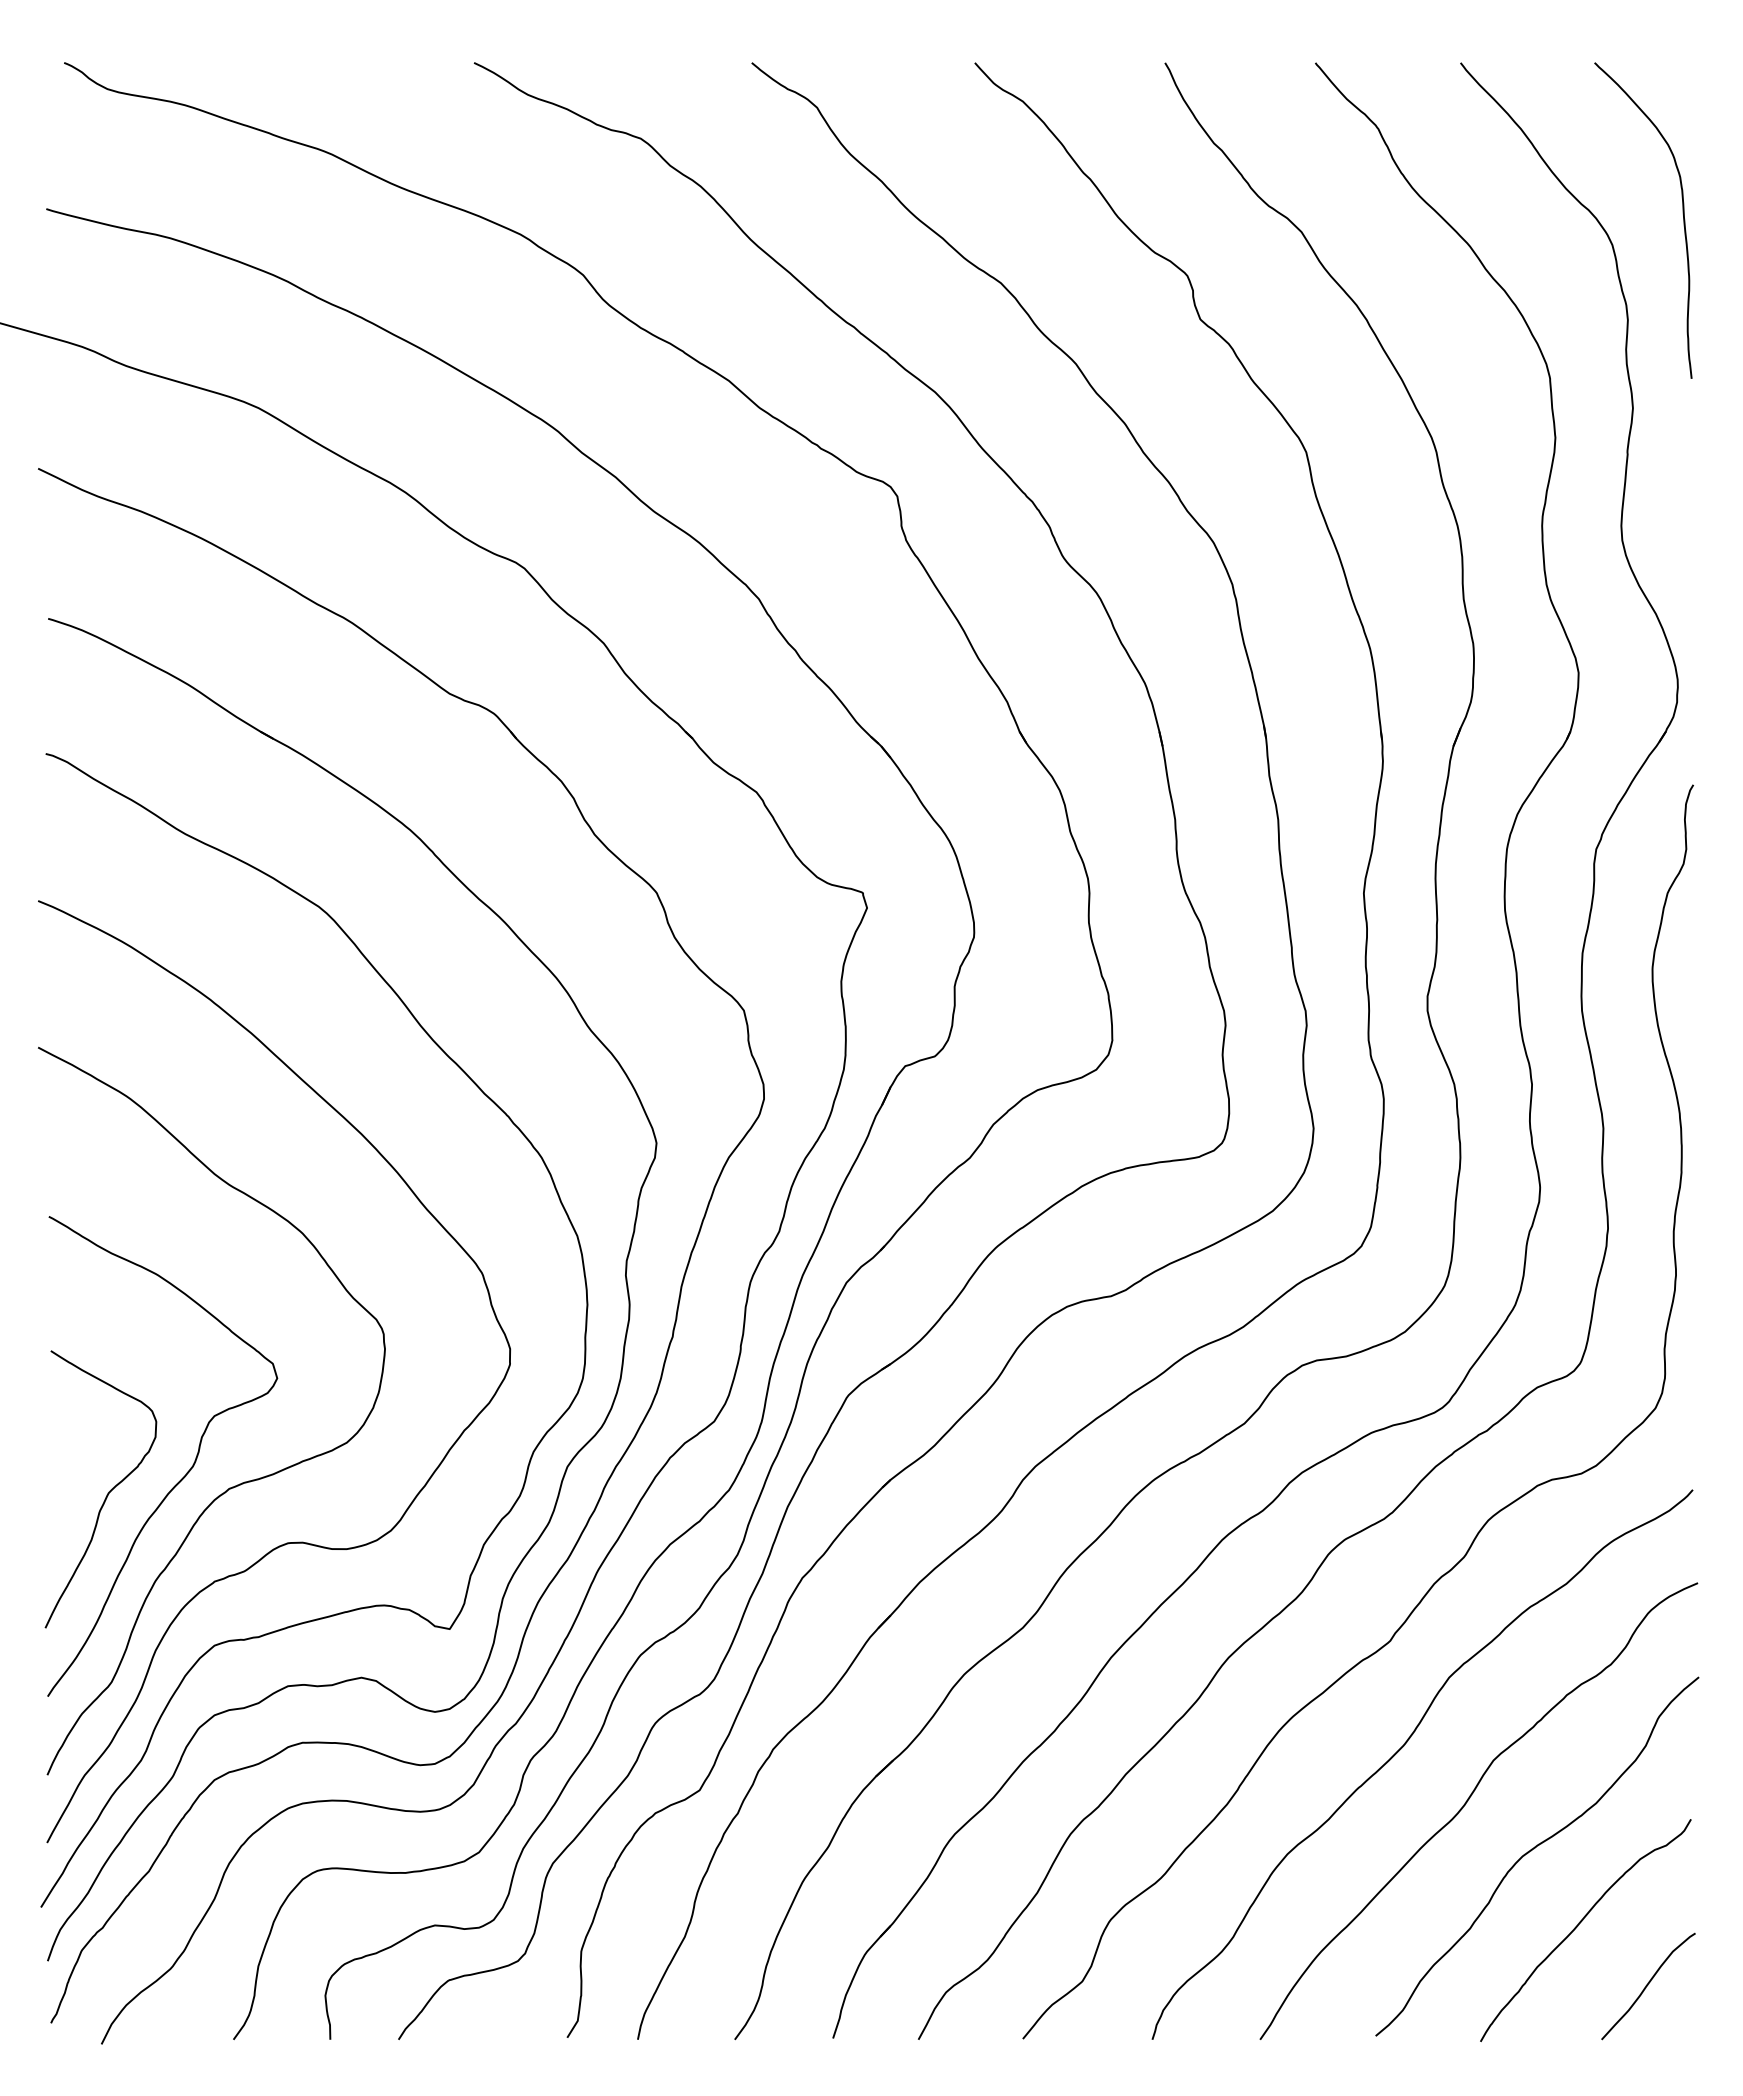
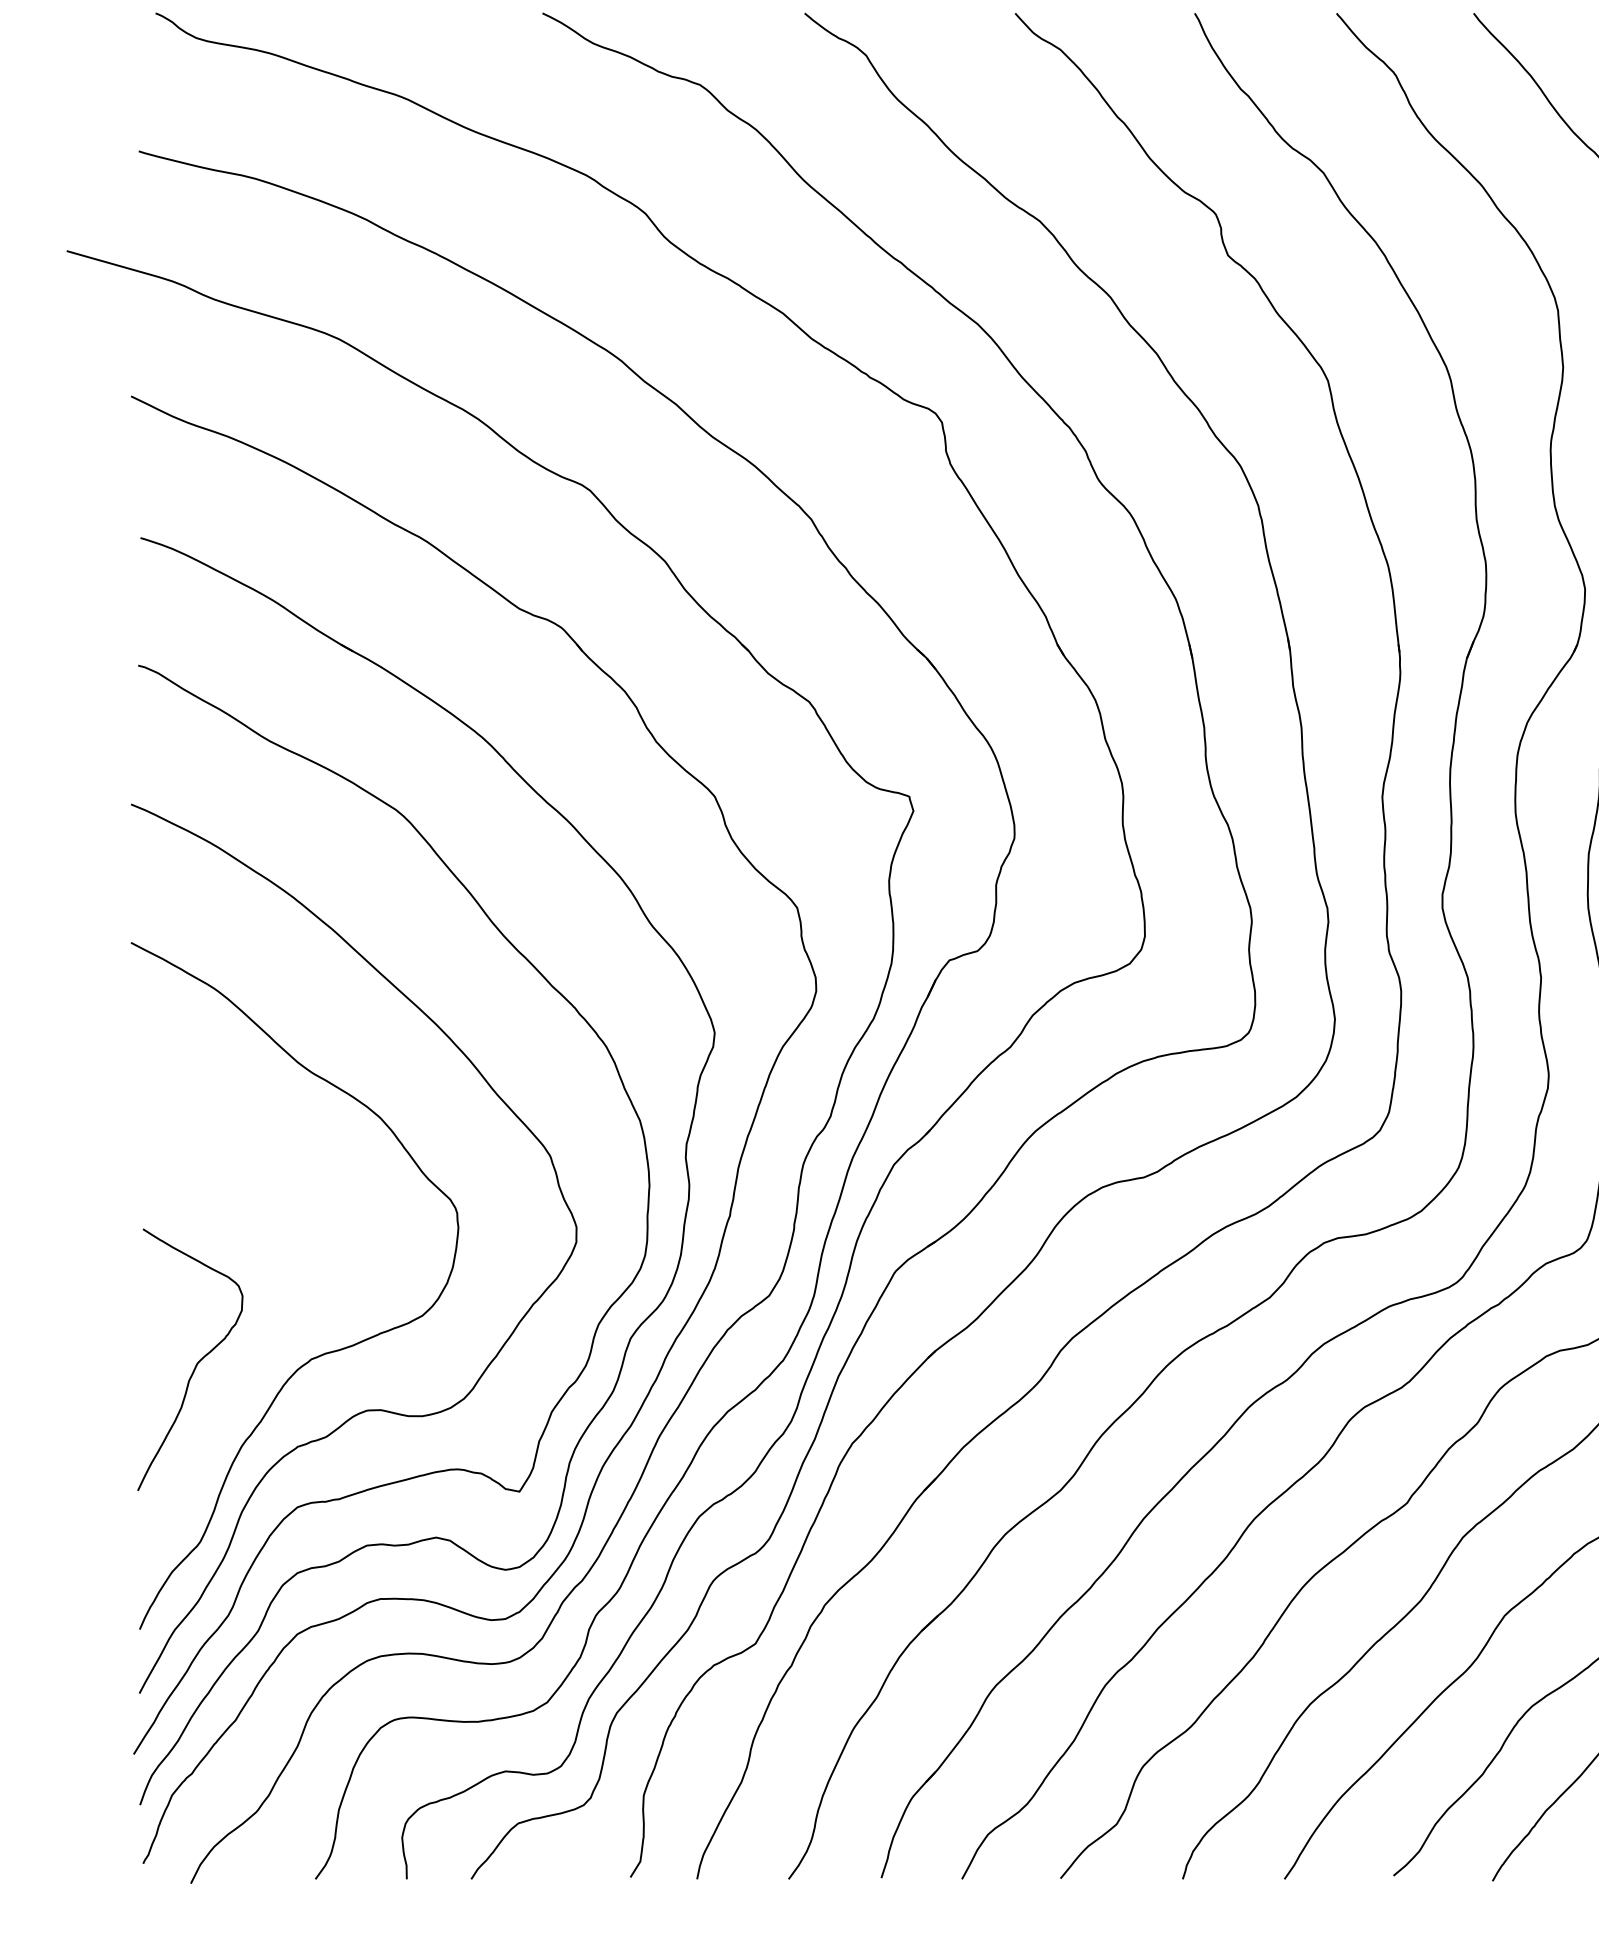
curve: (186, 1472) -> (271, 1343), removed

